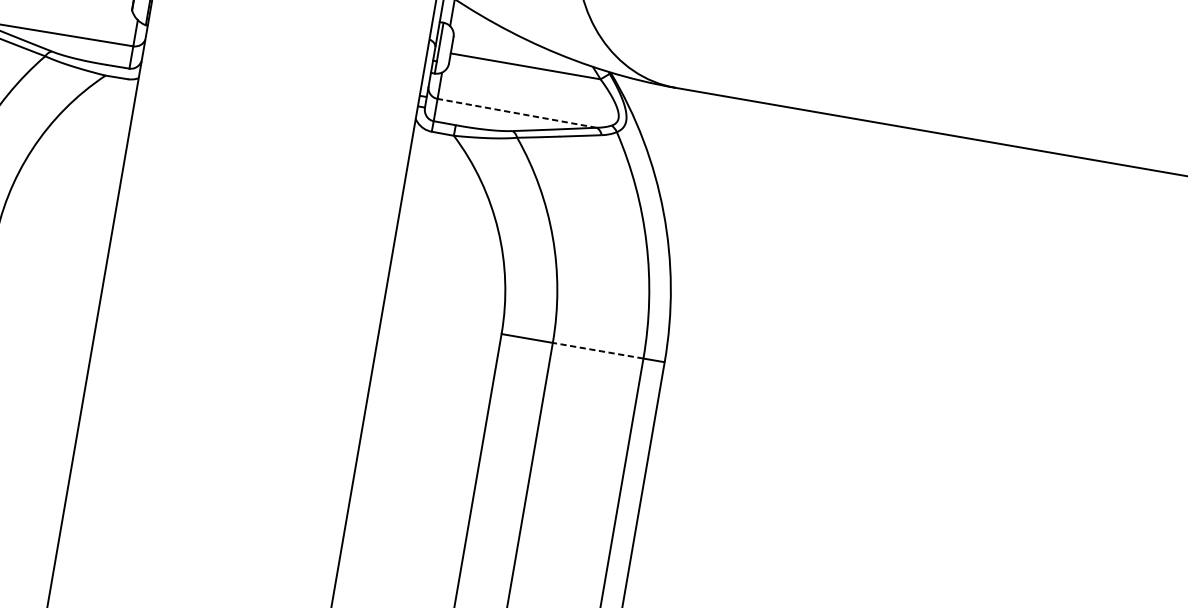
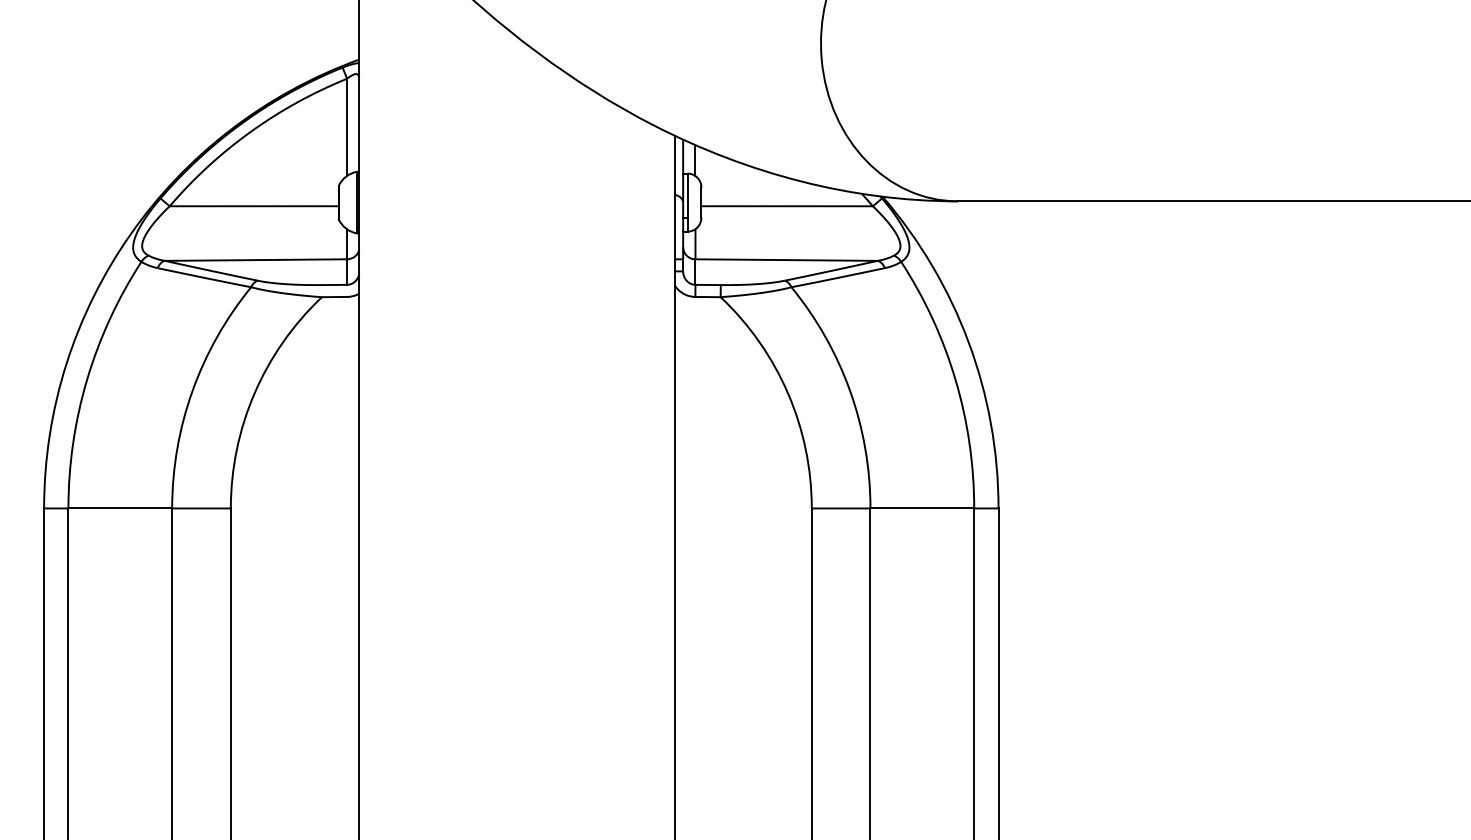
line: (516, 113) -> (786, 260), dashed -> solid
line: (598, 350) -> (922, 508), dashed -> solid

